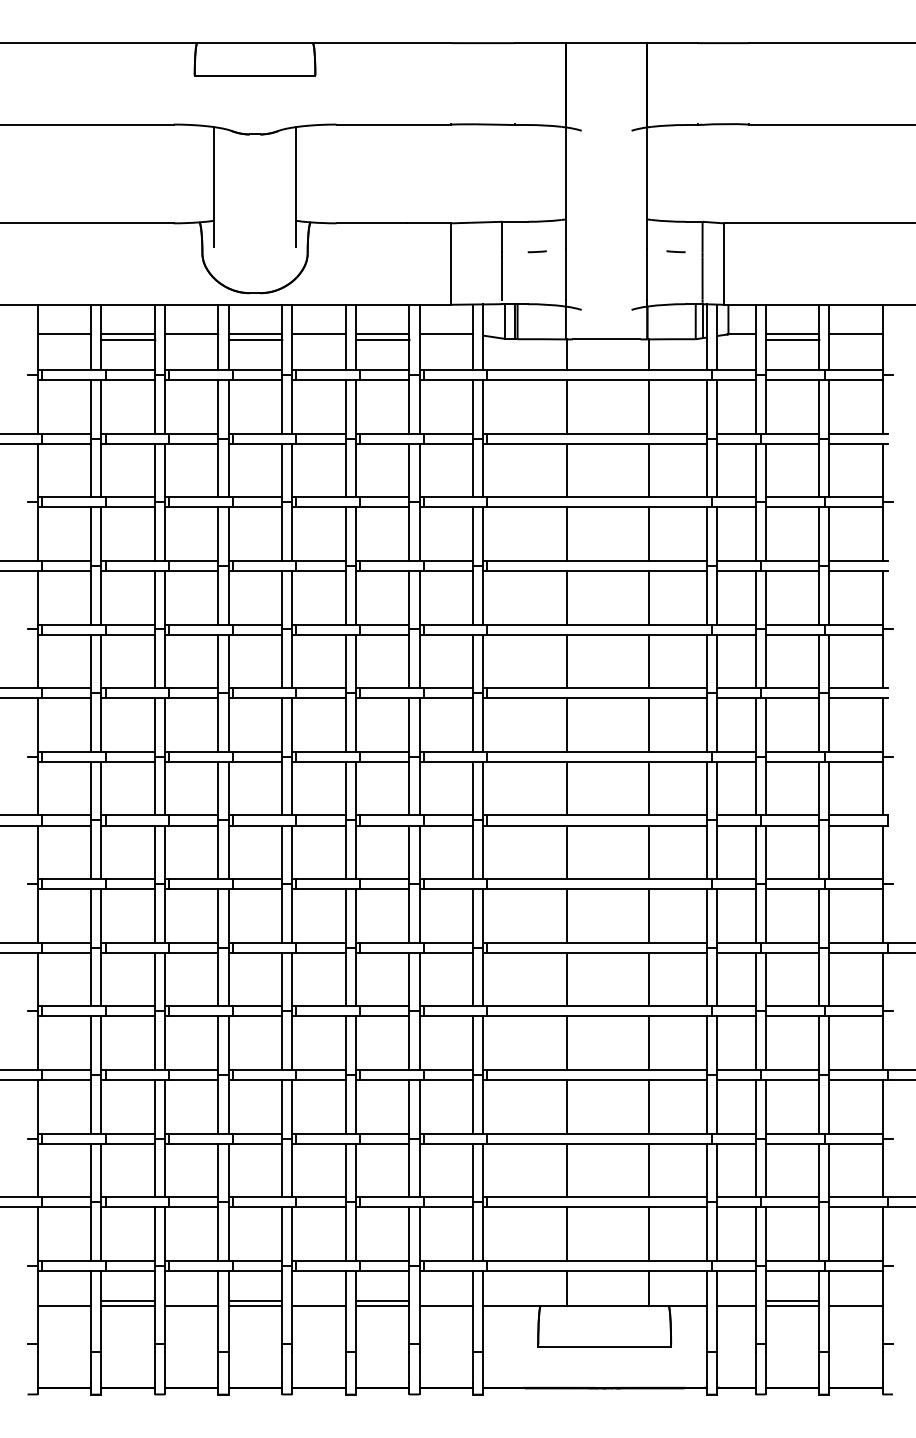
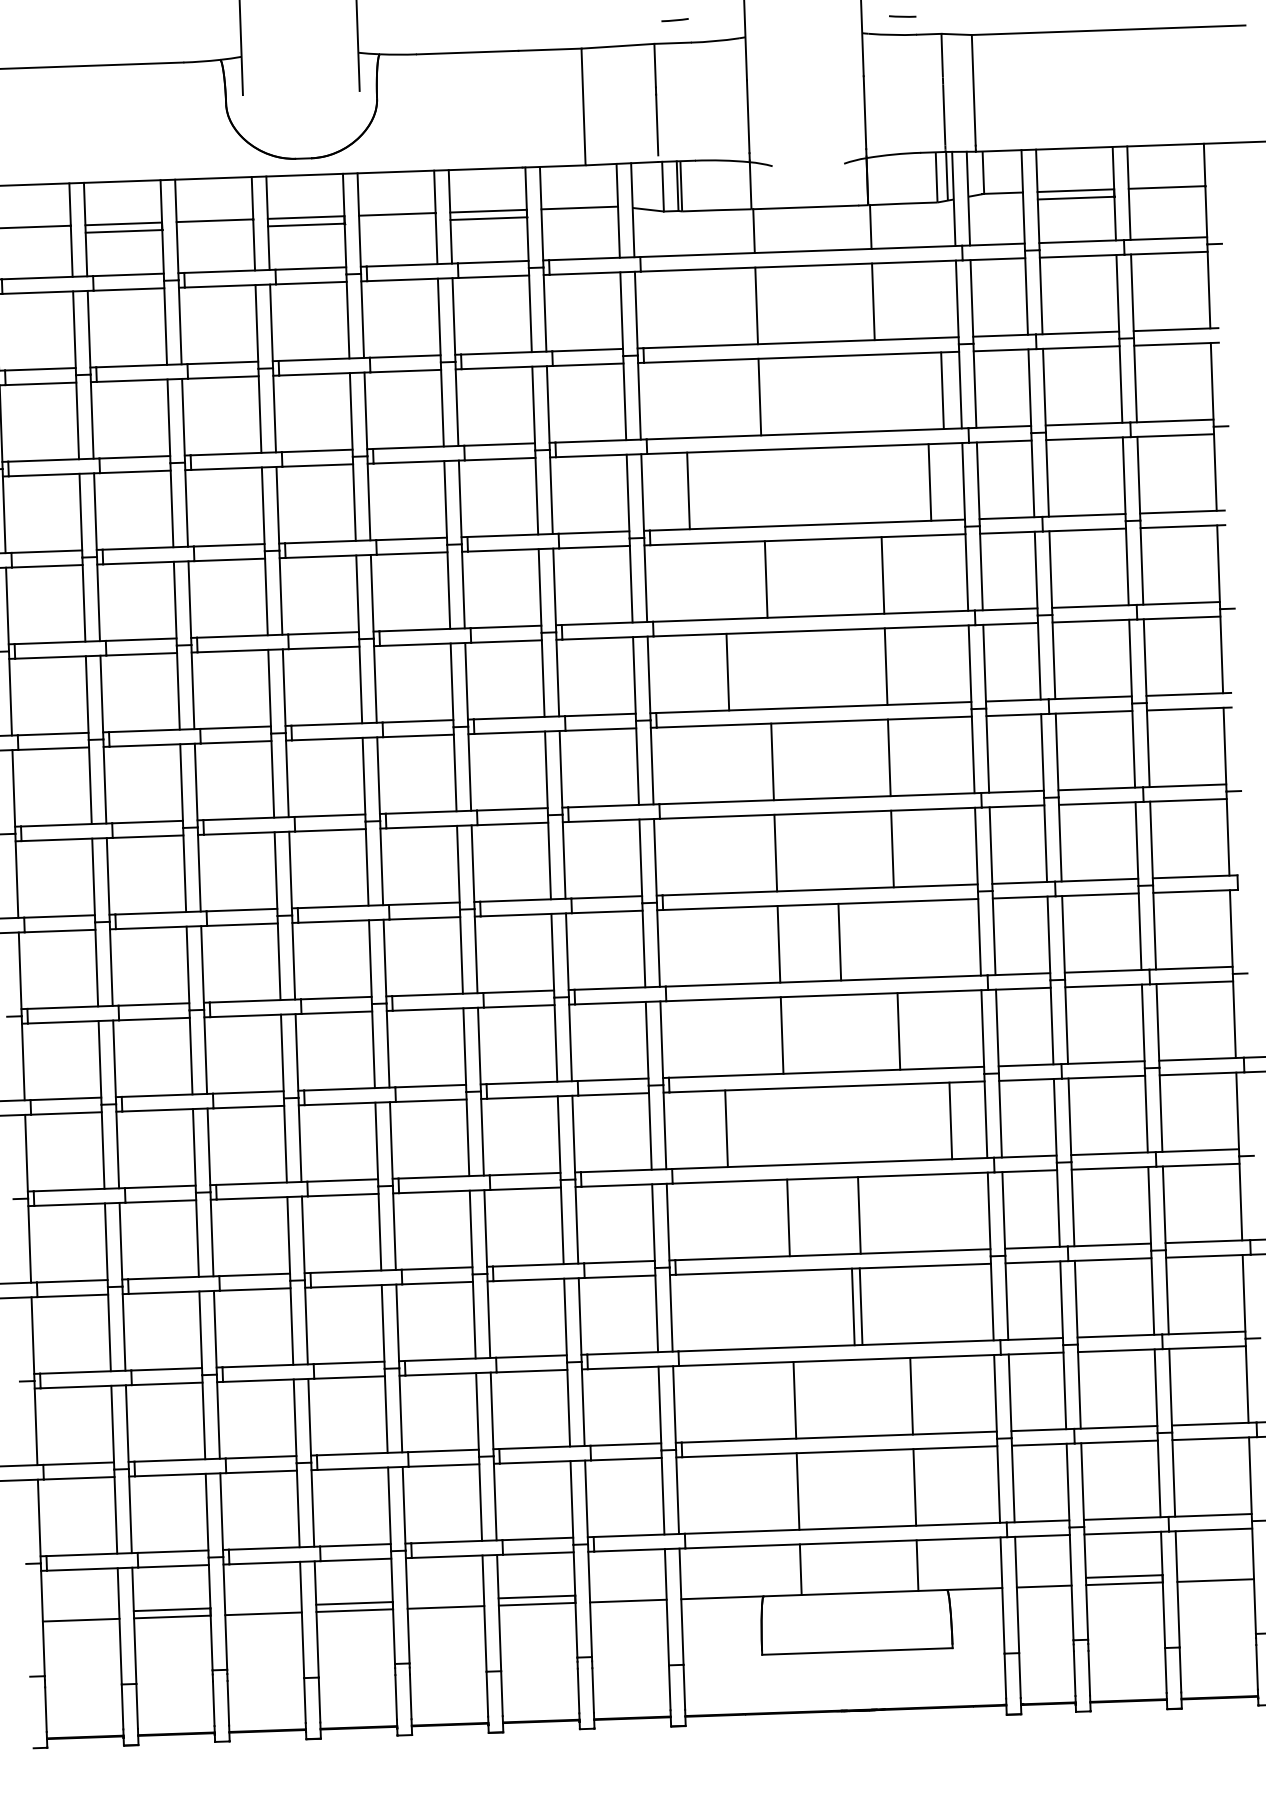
line: (536, 251) -> (673, 19), moved
line: (675, 251) -> (901, 16), moved
line: (648, 470) -> (942, 390), moved
line: (567, 533) -> (688, 489), moved
line: (648, 533) -> (929, 481), moved
line: (567, 661) -> (728, 672), moved
line: (648, 852) -> (839, 942), moved
line: (567, 979) -> (726, 1128), moved
line: (648, 979) -> (950, 1120), moved
line: (648, 1042) -> (859, 1214), moved
line: (567, 1106) -> (853, 1306), moved
line: (648, 1106) -> (860, 1306), moved

